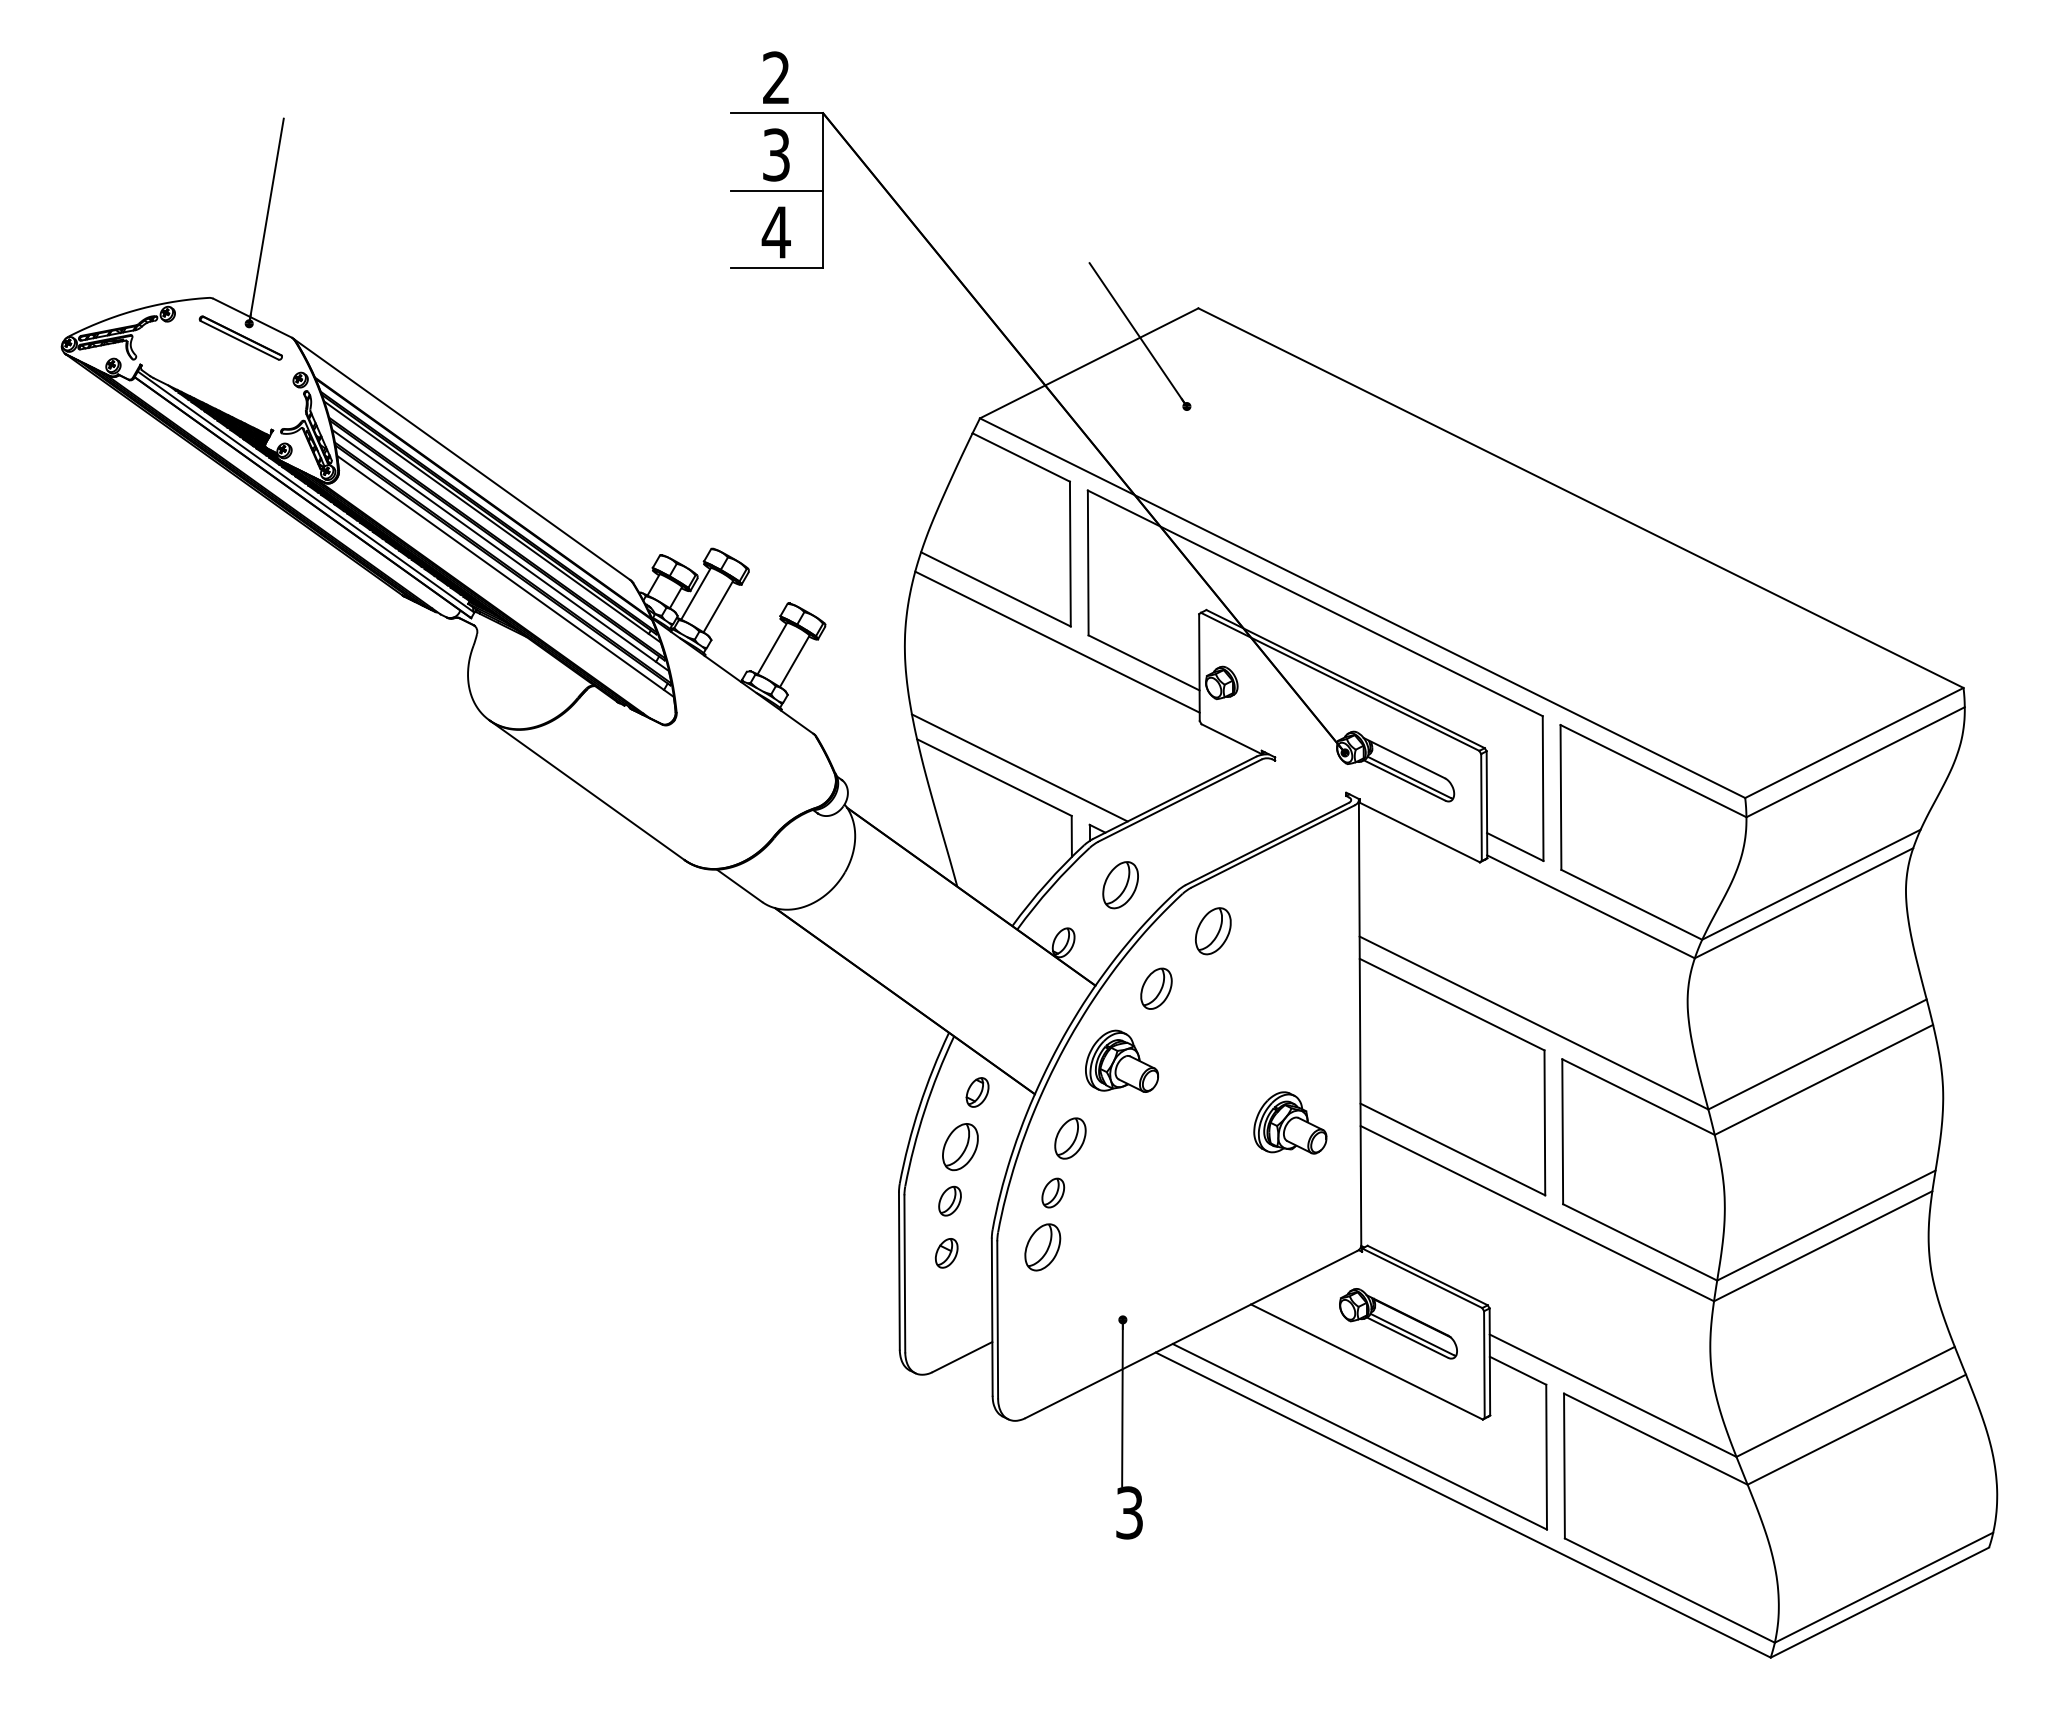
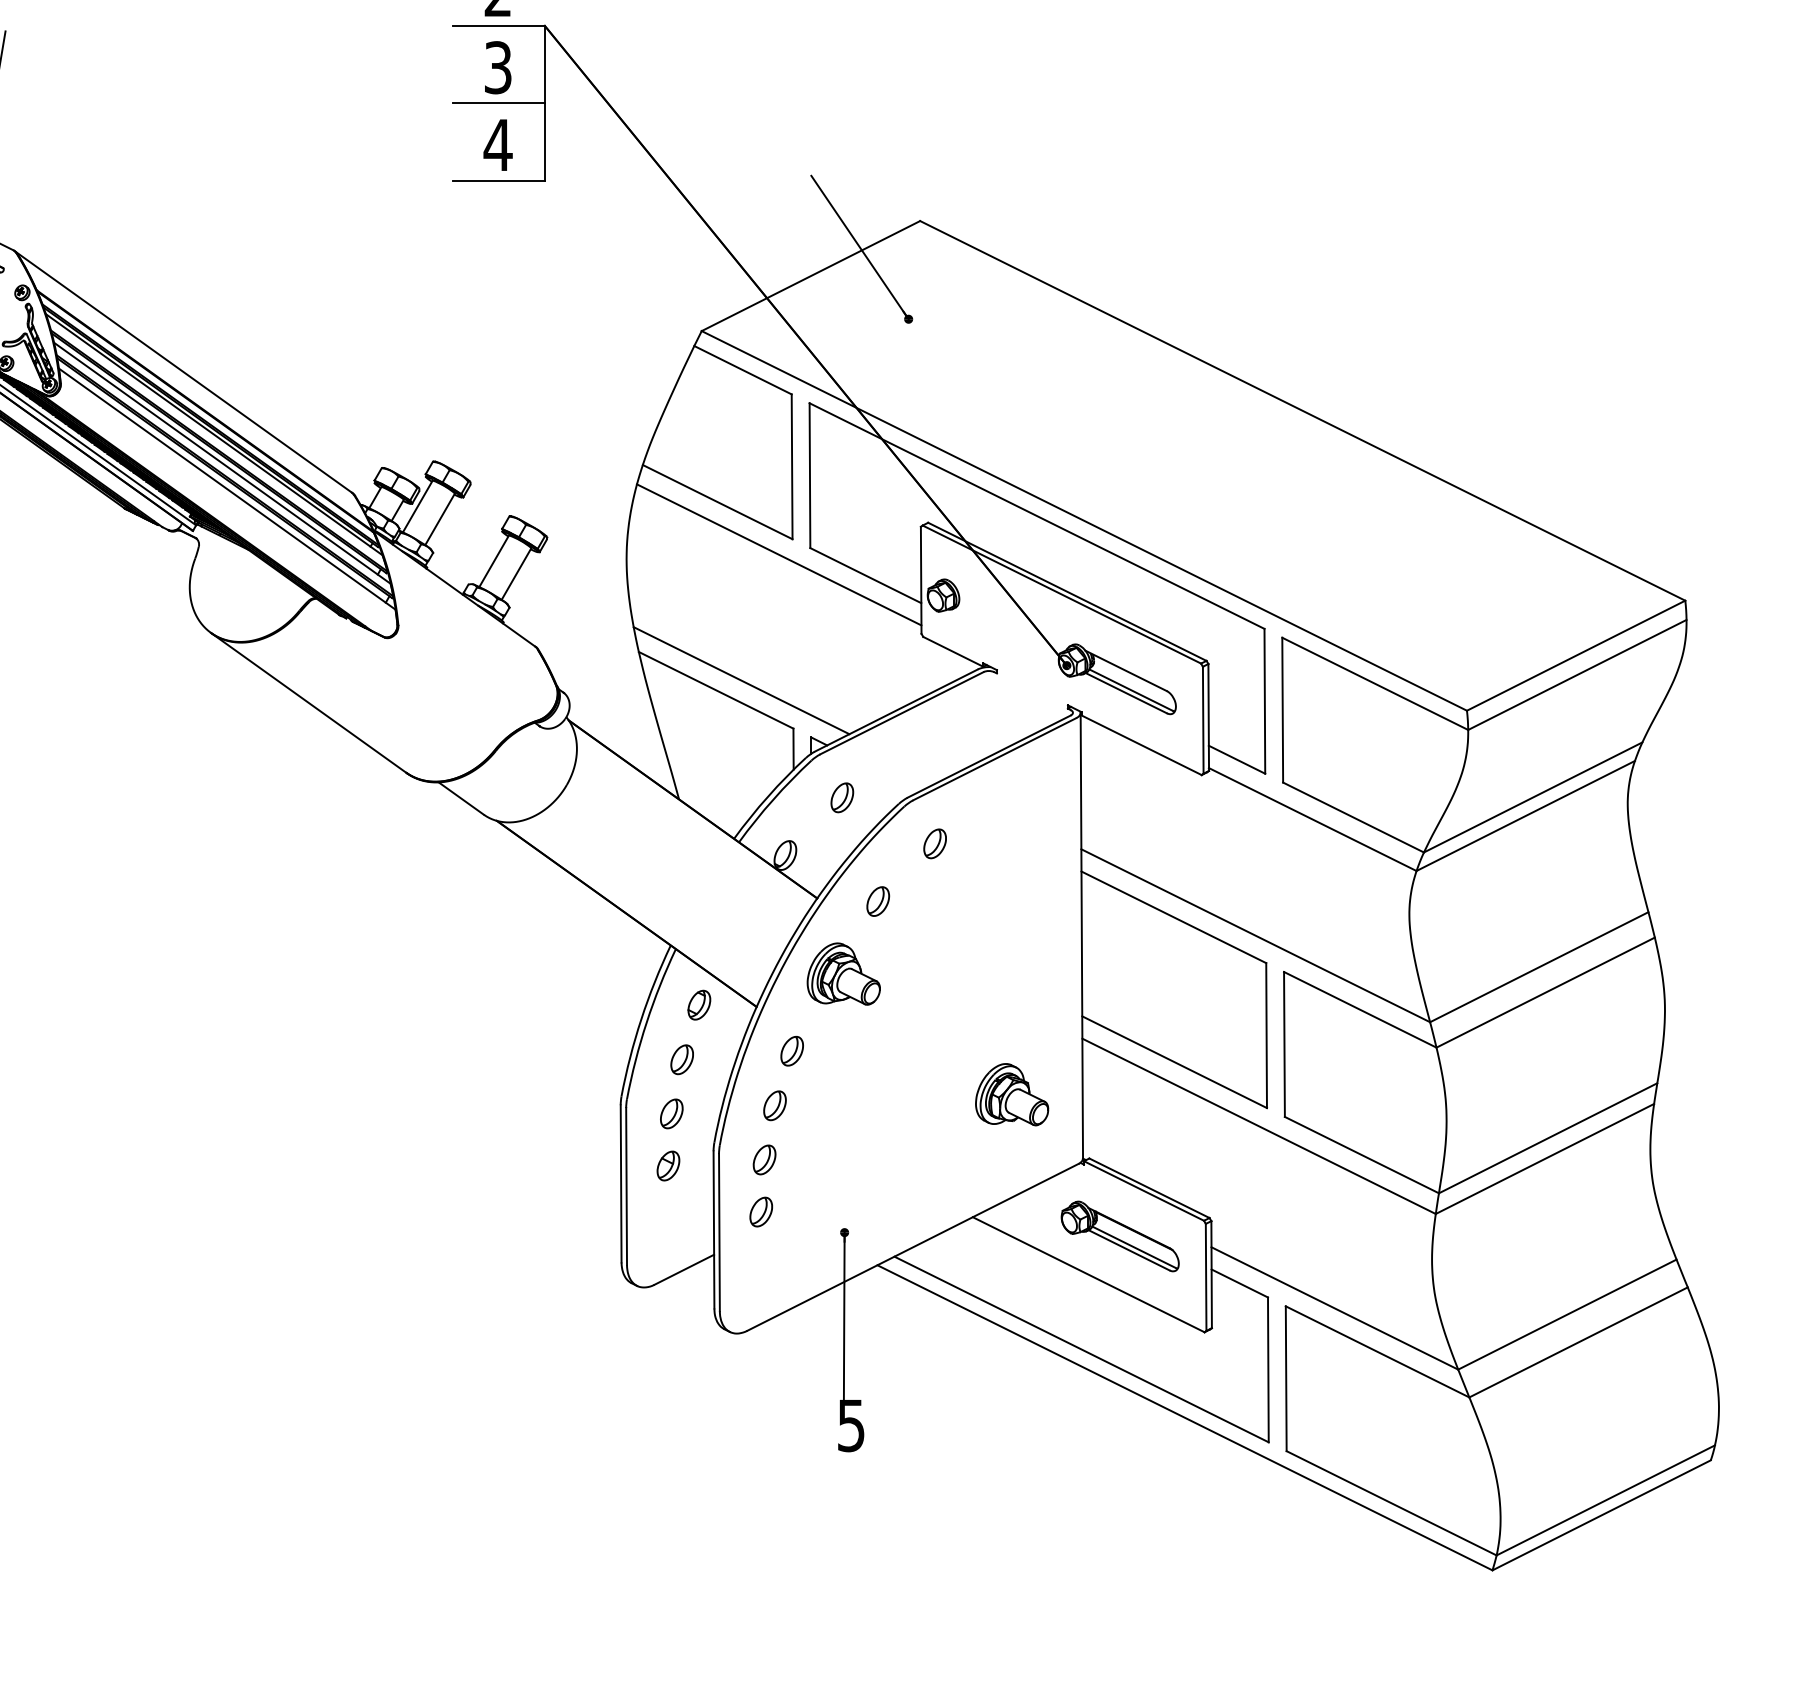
part: (1120, 884) -> (842, 797), size x0.62
part: (1213, 930) -> (935, 843), size x0.62
part: (1156, 988) -> (878, 901), size x0.71
part: (1290, 1122) -> (1012, 1094), moved
part: (1070, 1138) -> (792, 1051), size x0.71
part: (960, 1146) -> (682, 1059), size x0.62
part: (1042, 1246) -> (764, 1159), size x0.62
part: (1039, 1299) -> (761, 1212), added
text: (1129, 1512) -> (851, 1425), 3 -> 5

